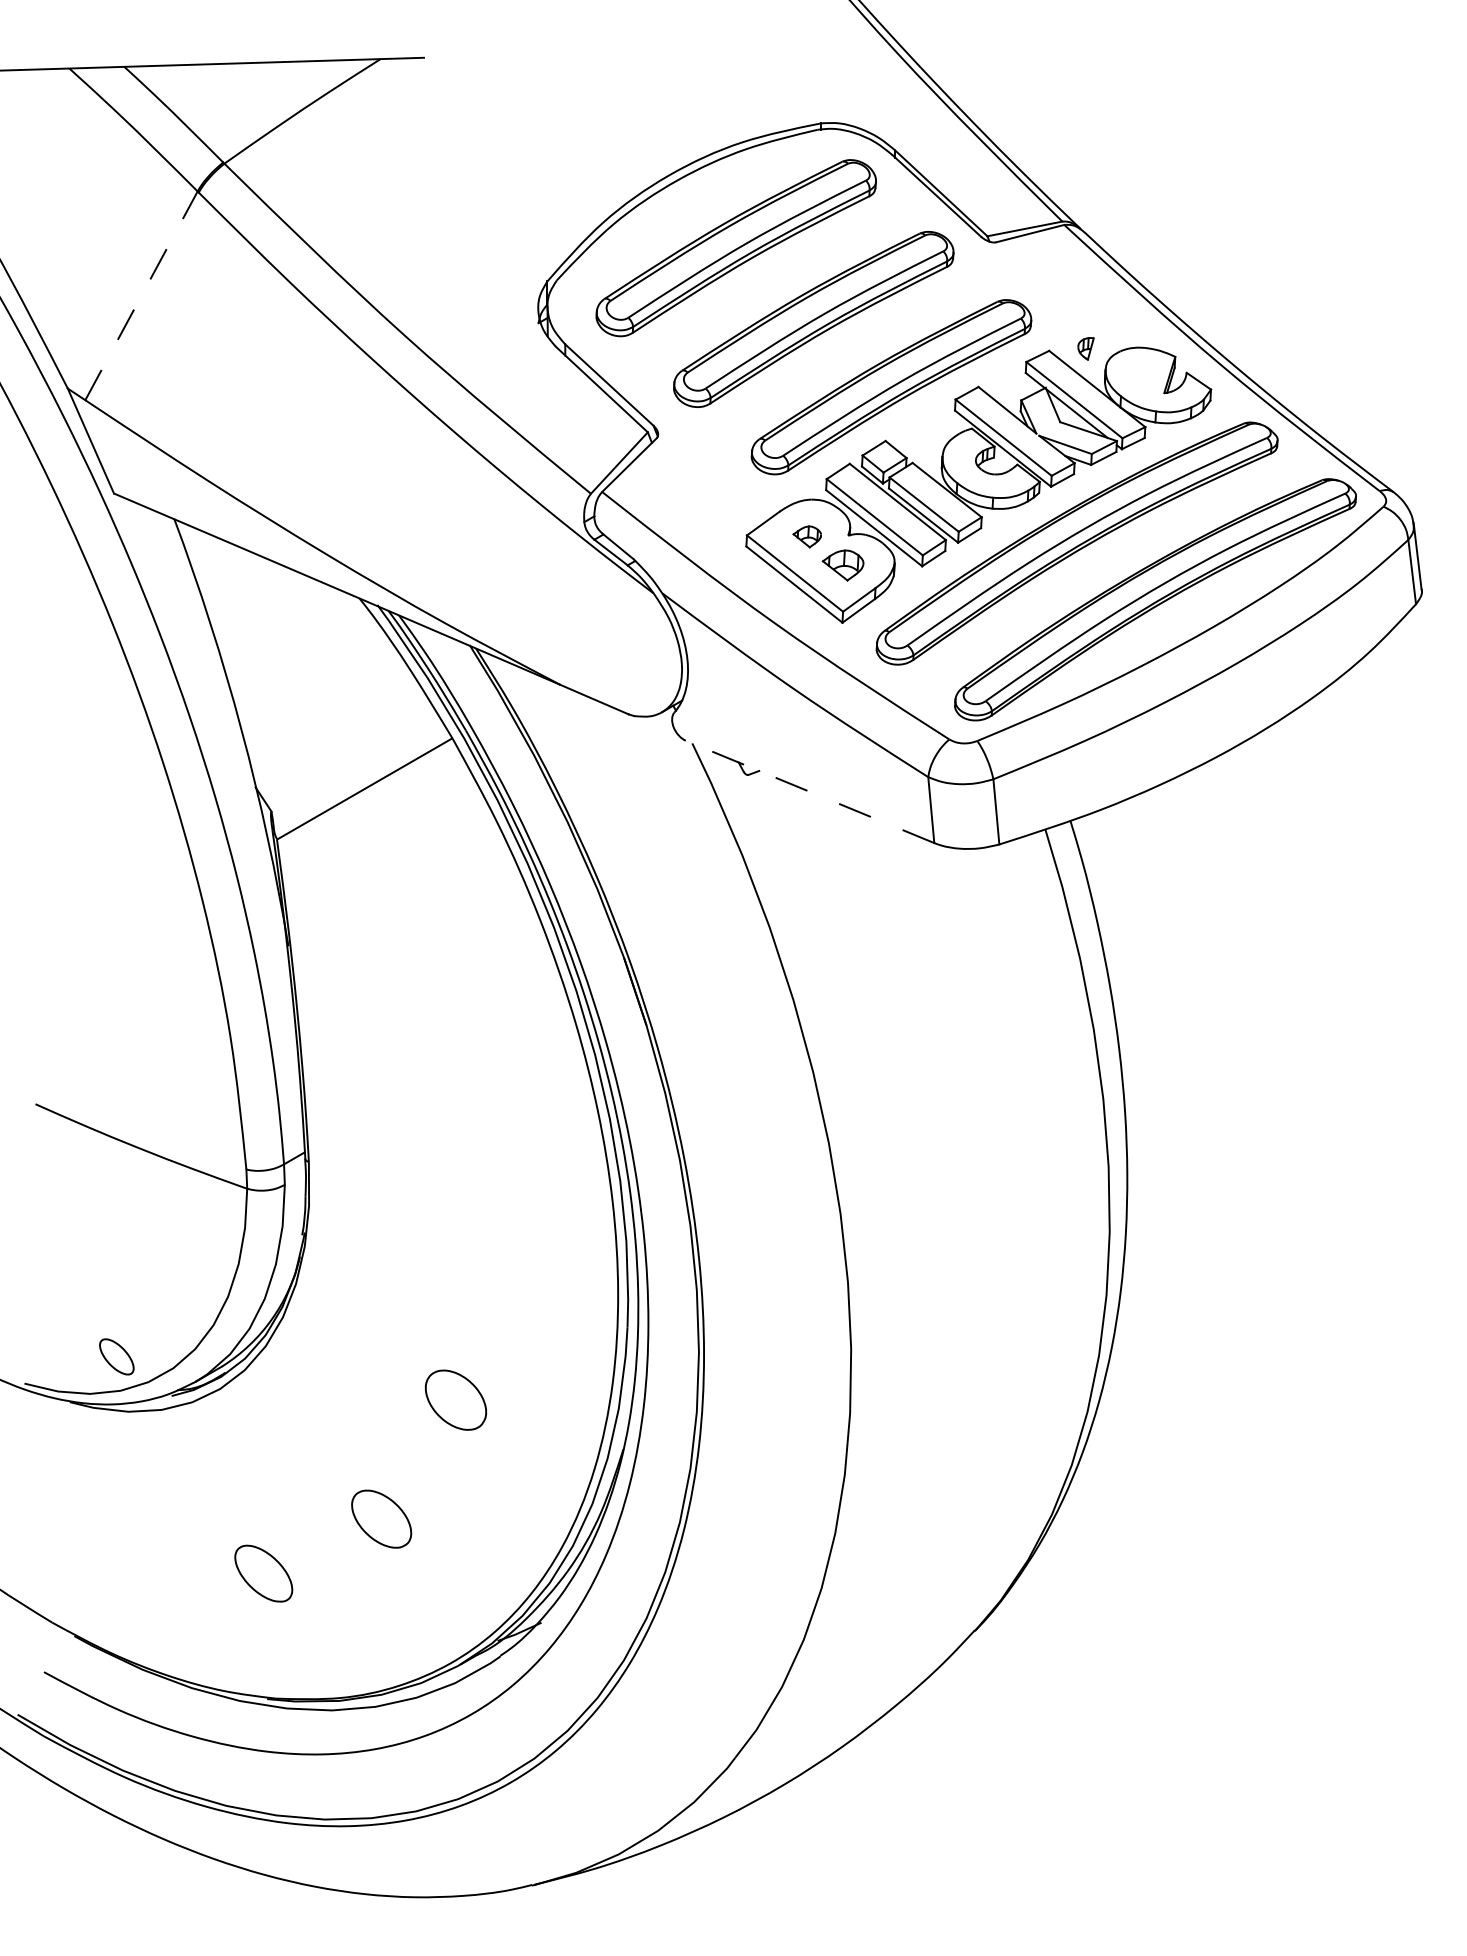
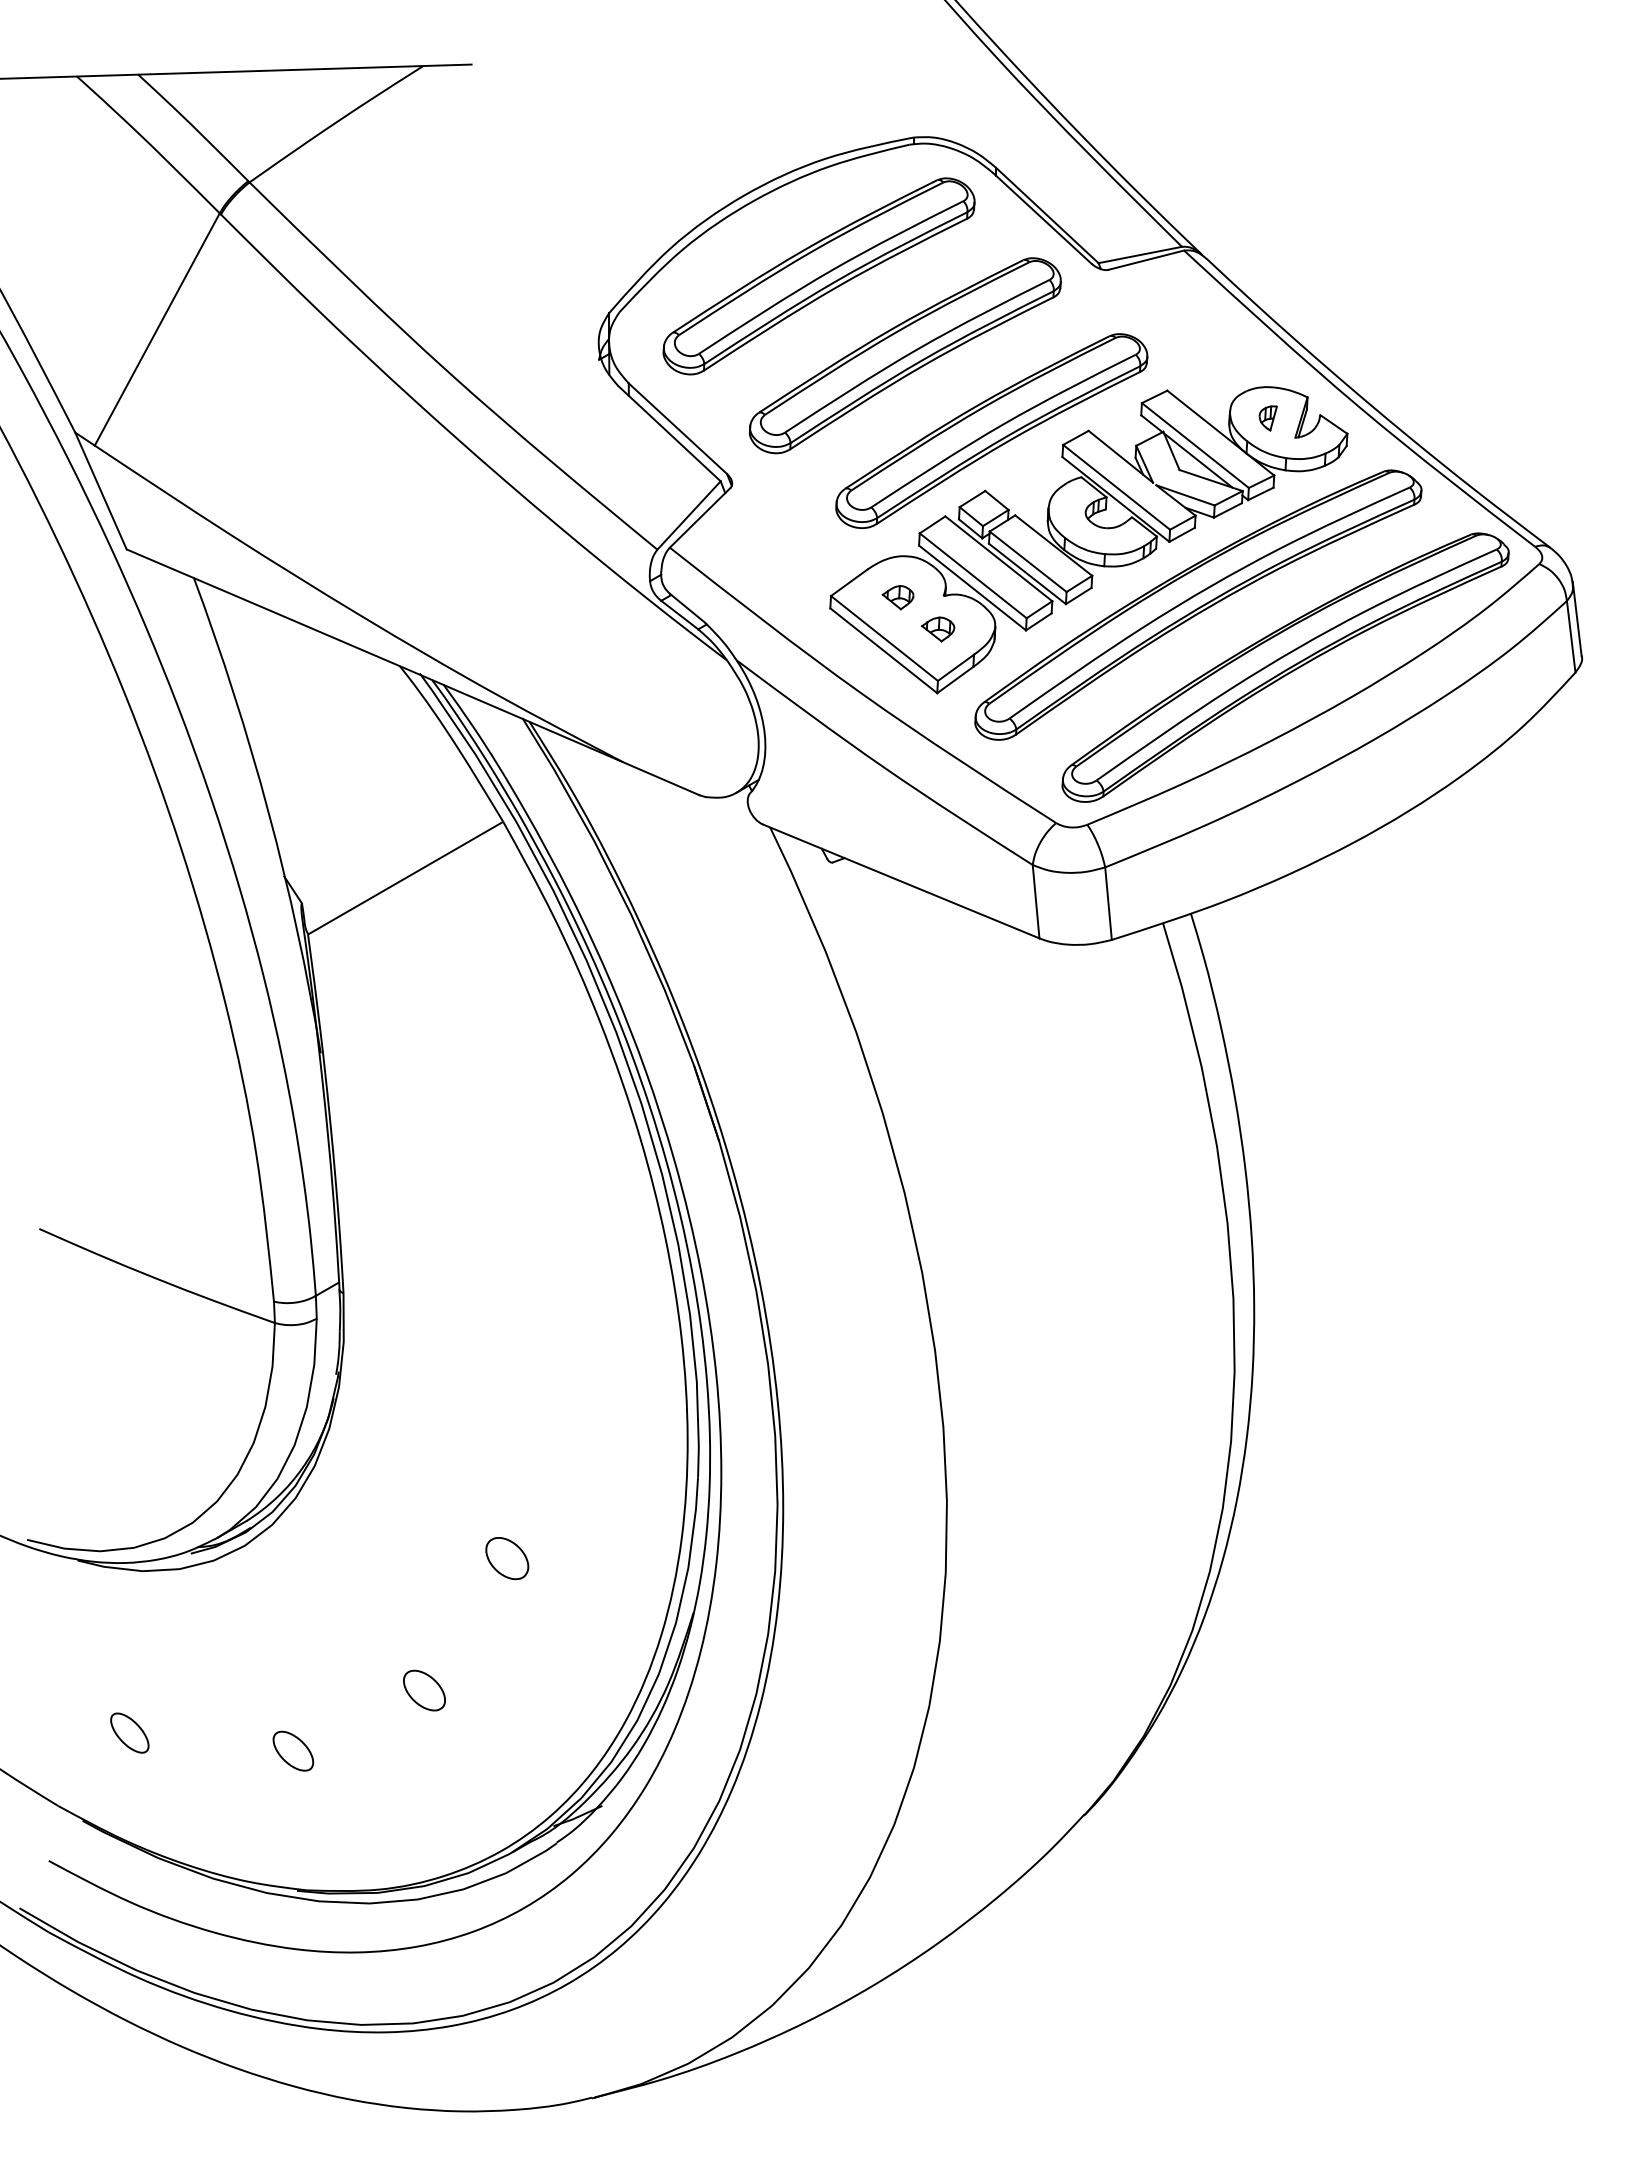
line: (141, 295) -> (157, 329), dashed -> solid
part: (1085, 348) -> (1267, 418), moved
part: (843, 565) -> (938, 629), size x0.71
line: (810, 791) -> (901, 881), dashed -> solid
part: (116, 1356) -> (129, 1732), moved
part: (456, 1400) -> (507, 1558), size x0.62
part: (381, 1519) -> (424, 1690), size x0.62
part: (263, 1572) -> (293, 1750), size x0.62

